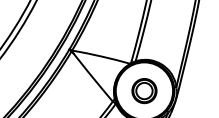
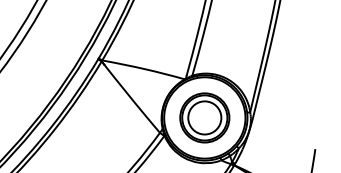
part: (144, 90) -> (204, 117), size x1.43

